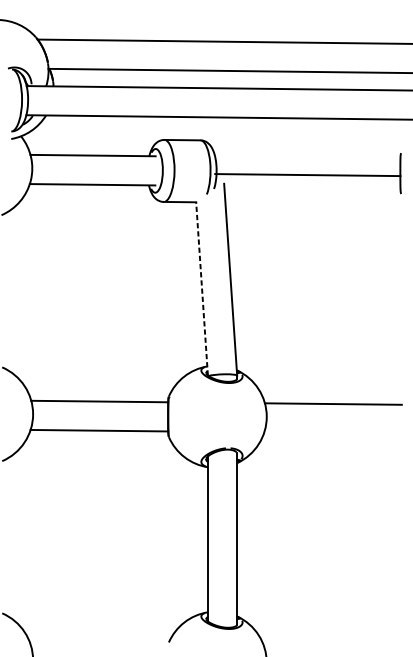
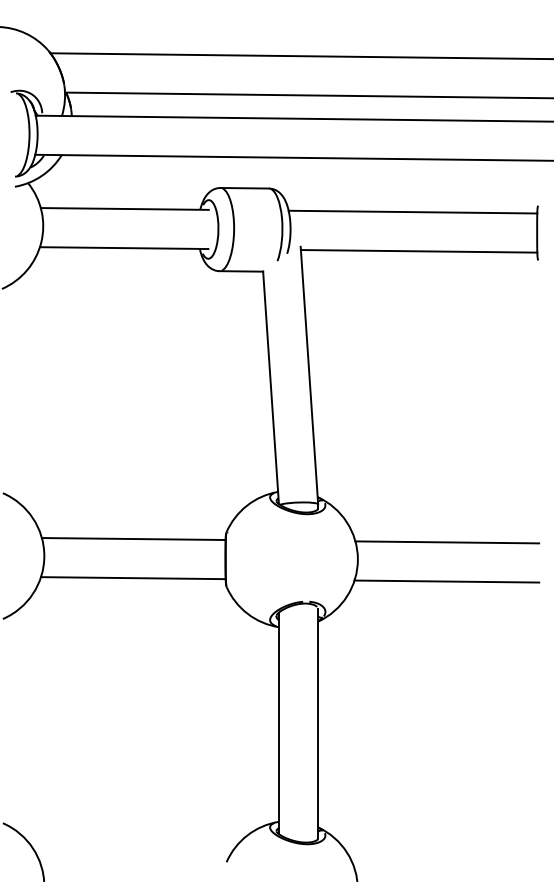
line: (307, 174) -> (412, 211), moved
line: (311, 187) -> (418, 251), added
line: (202, 288) -> (271, 387), dashed -> solid
line: (332, 433) -> (446, 581), added

